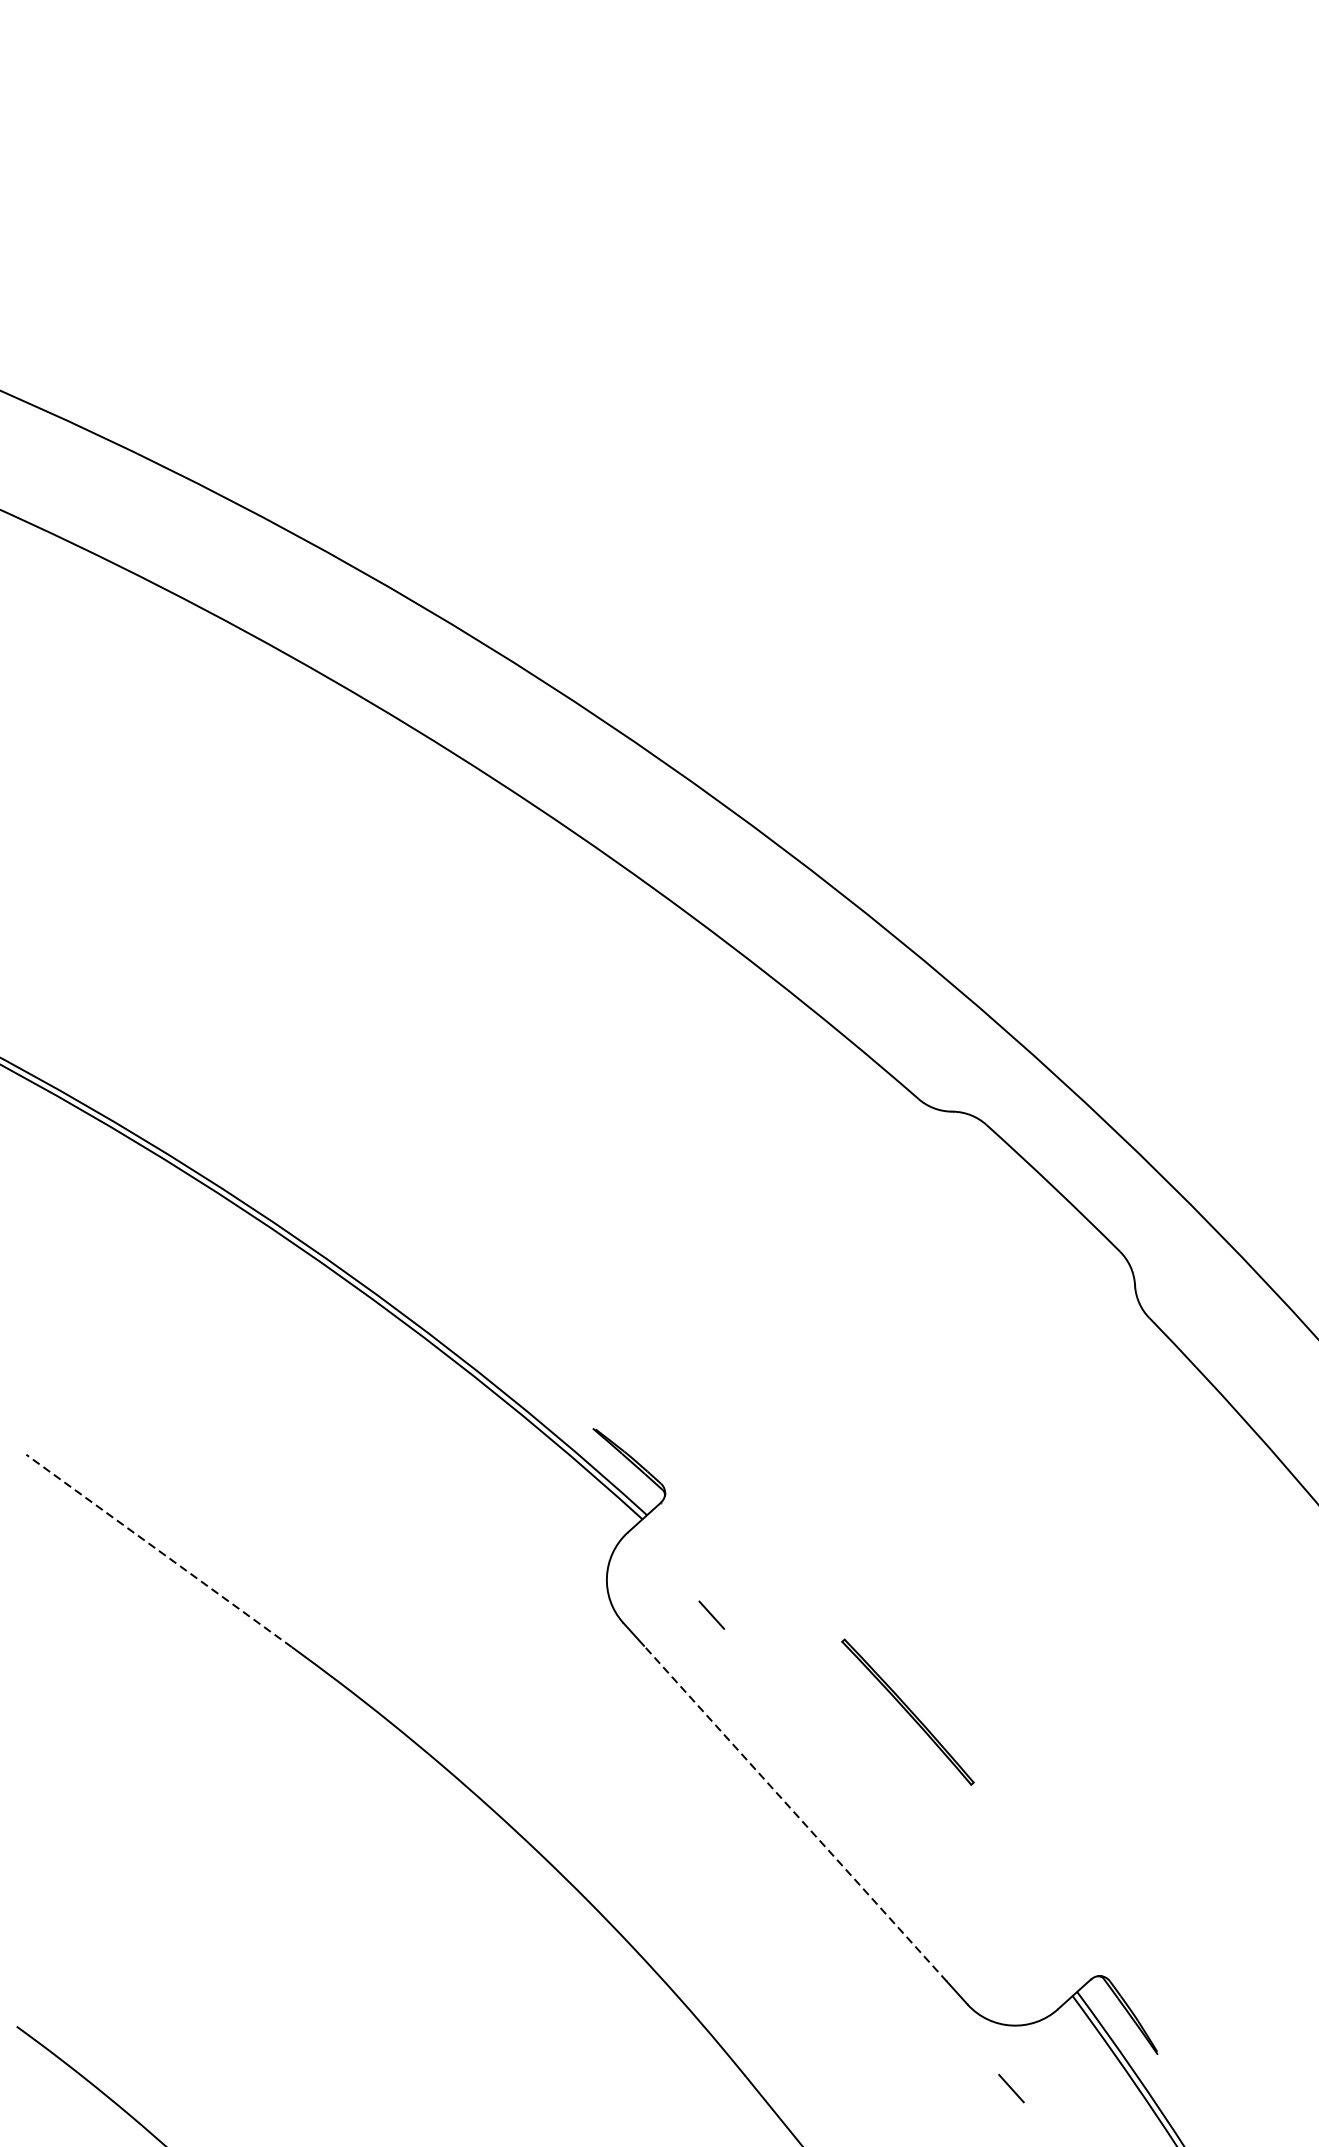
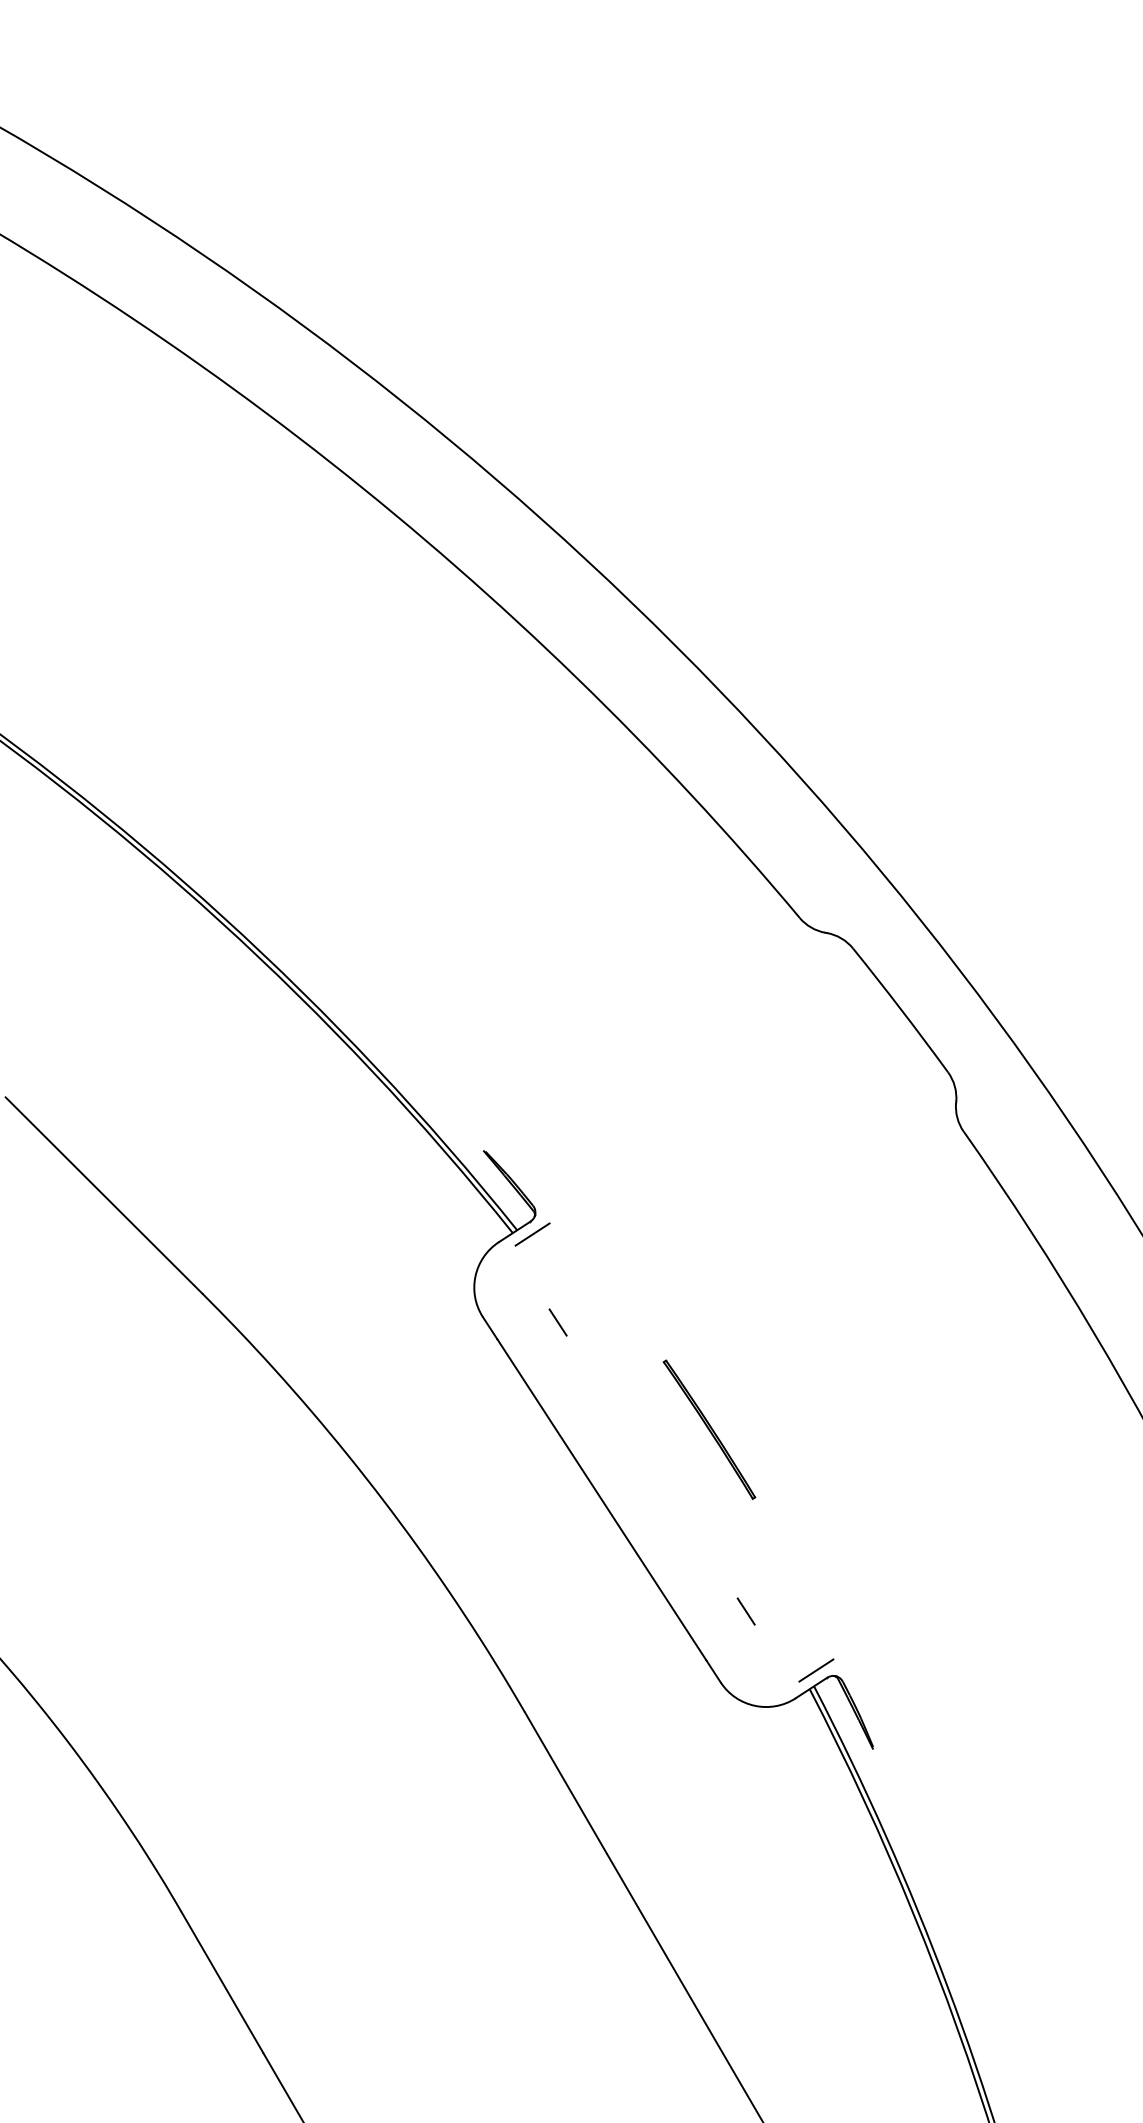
line: (665, 1517) -> (532, 1234), added
line: (158, 1551) -> (103, 1195), dashed -> solid
line: (794, 1813) -> (601, 1499), dashed -> solid
line: (1077, 1973) -> (816, 1670), added
line: (1010, 2088) -> (745, 1611), moved

